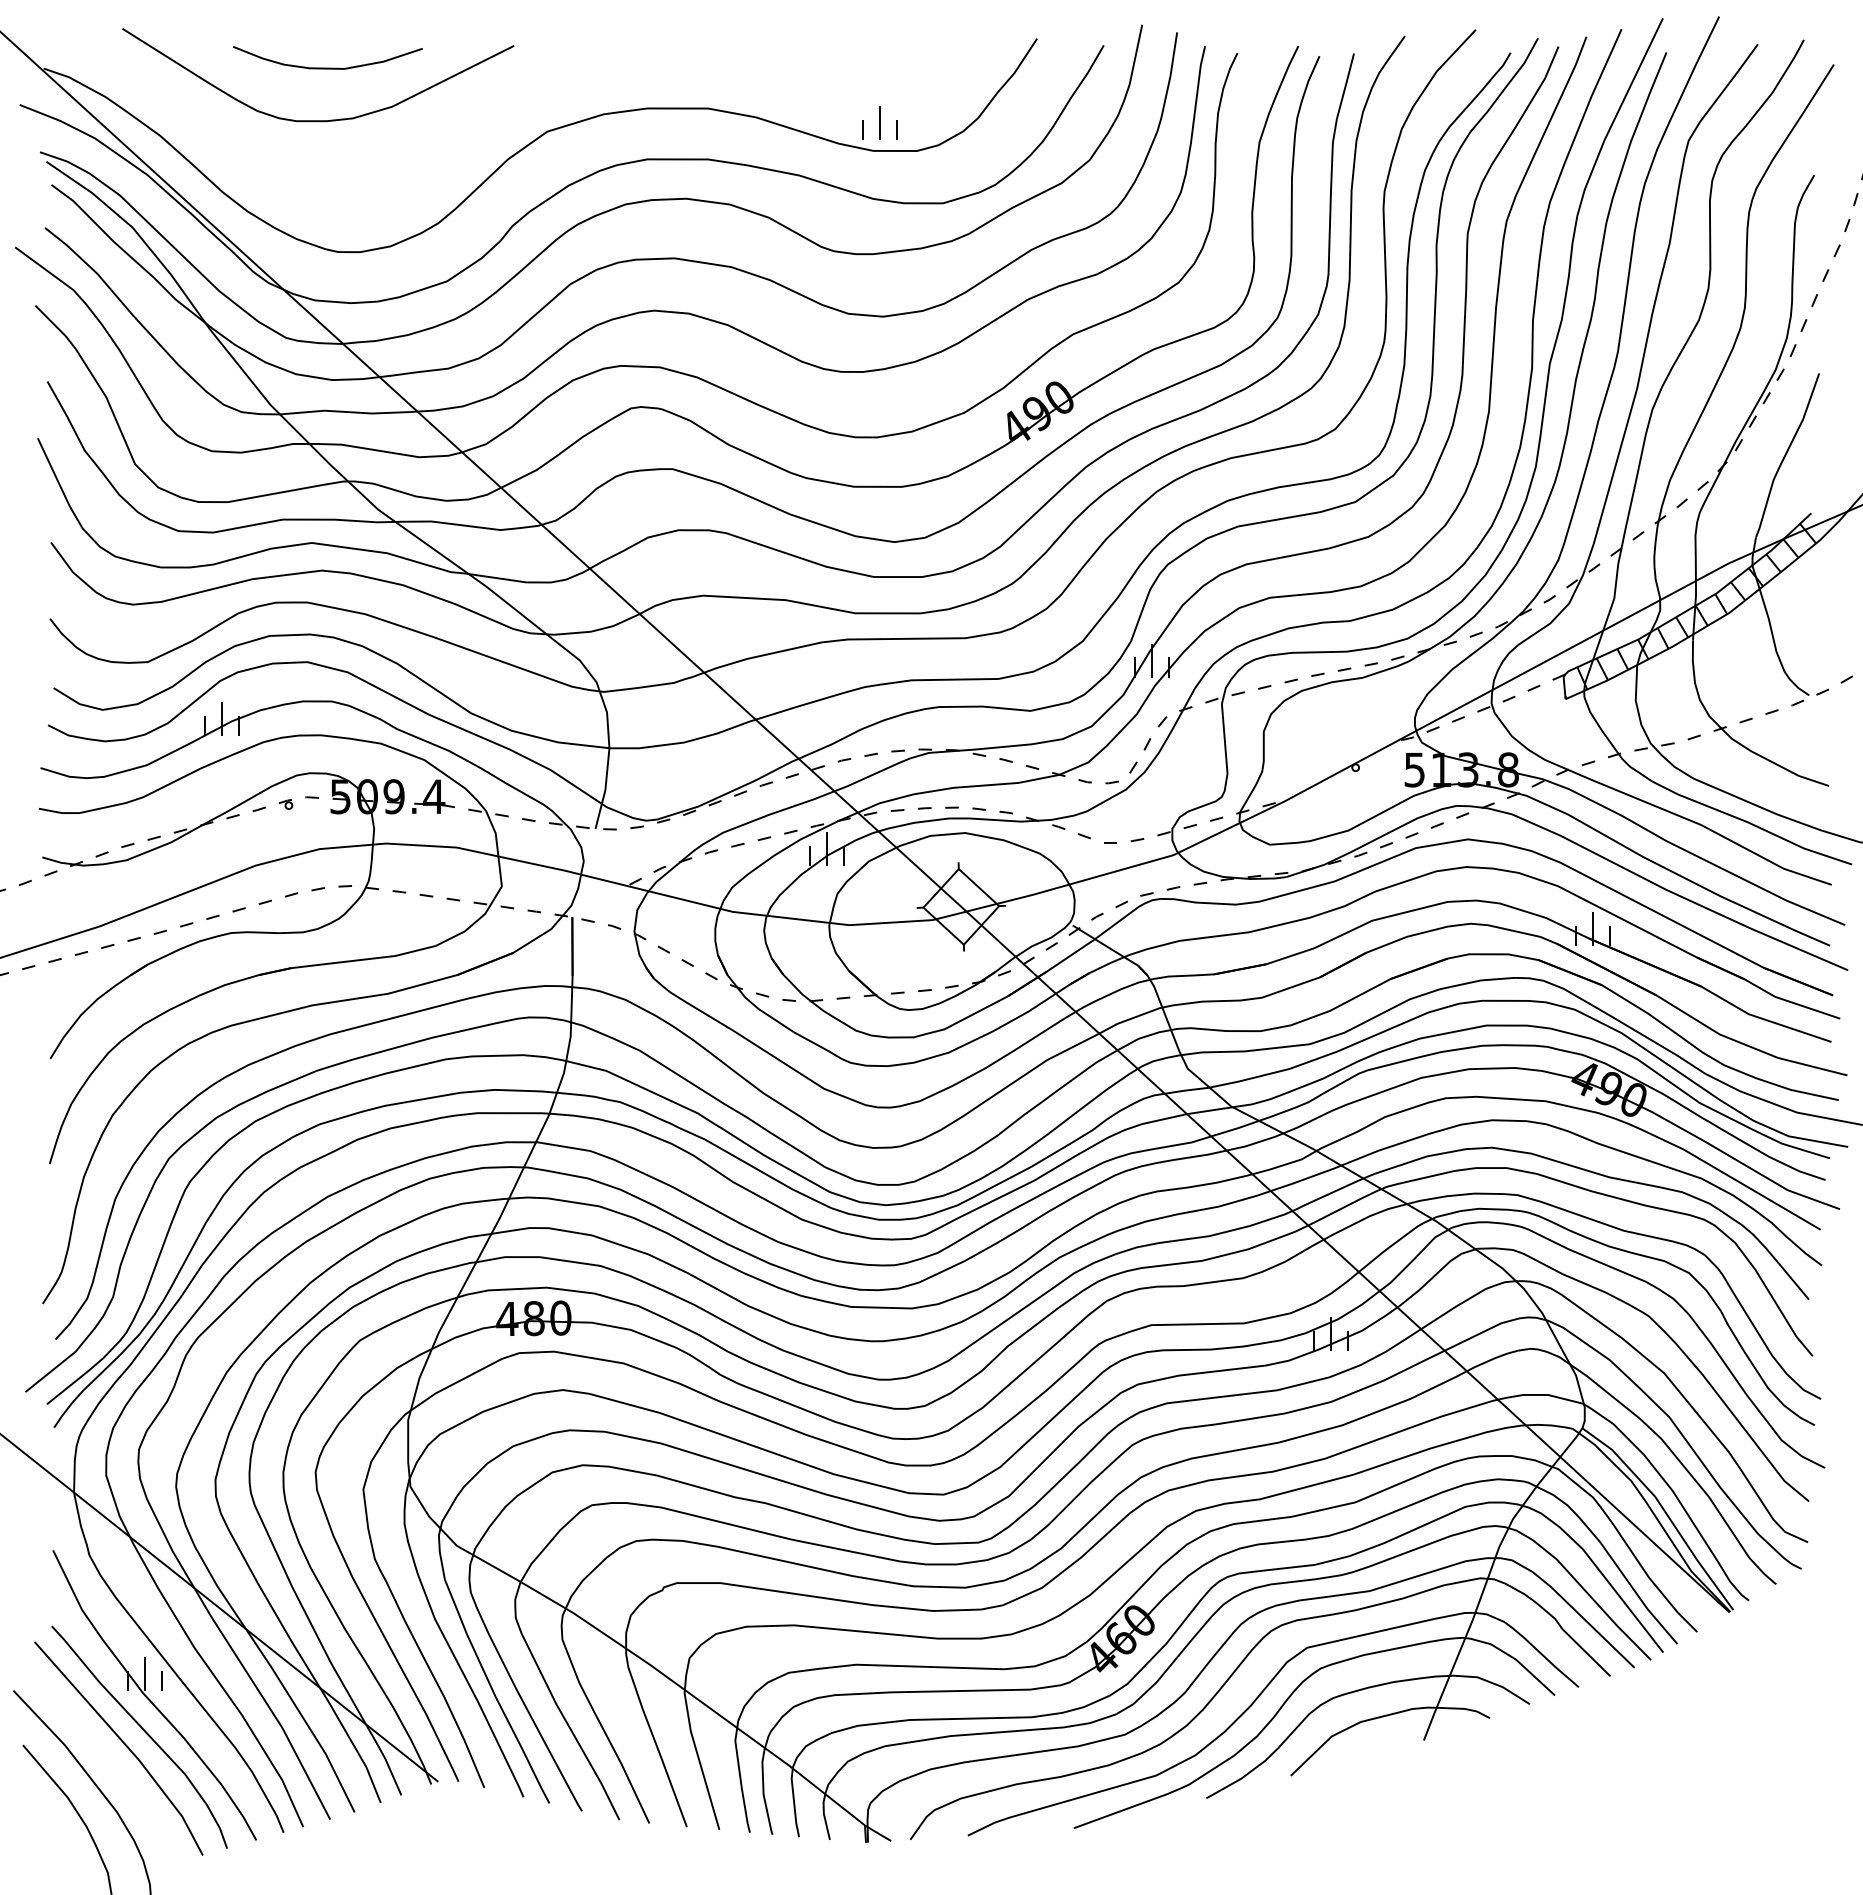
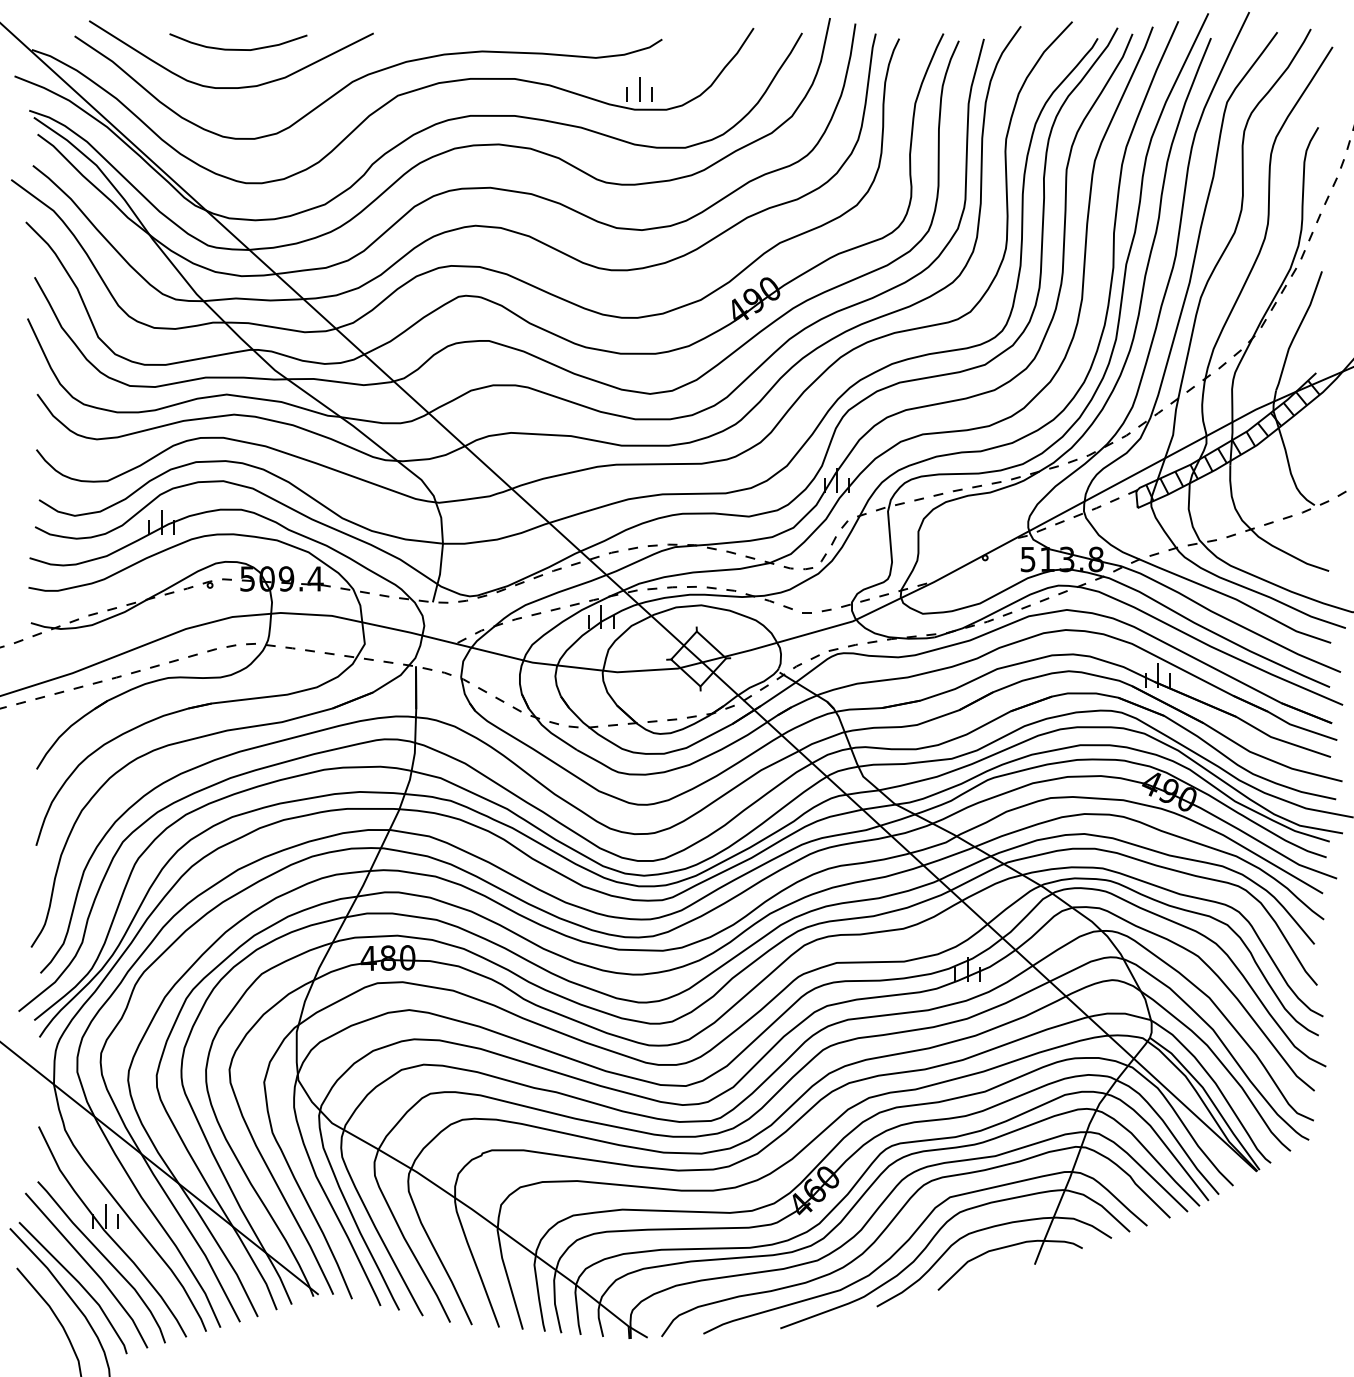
curve: (500, 106) -> (363, 77), added
curve: (106, 1764) -> (77, 1282), added

